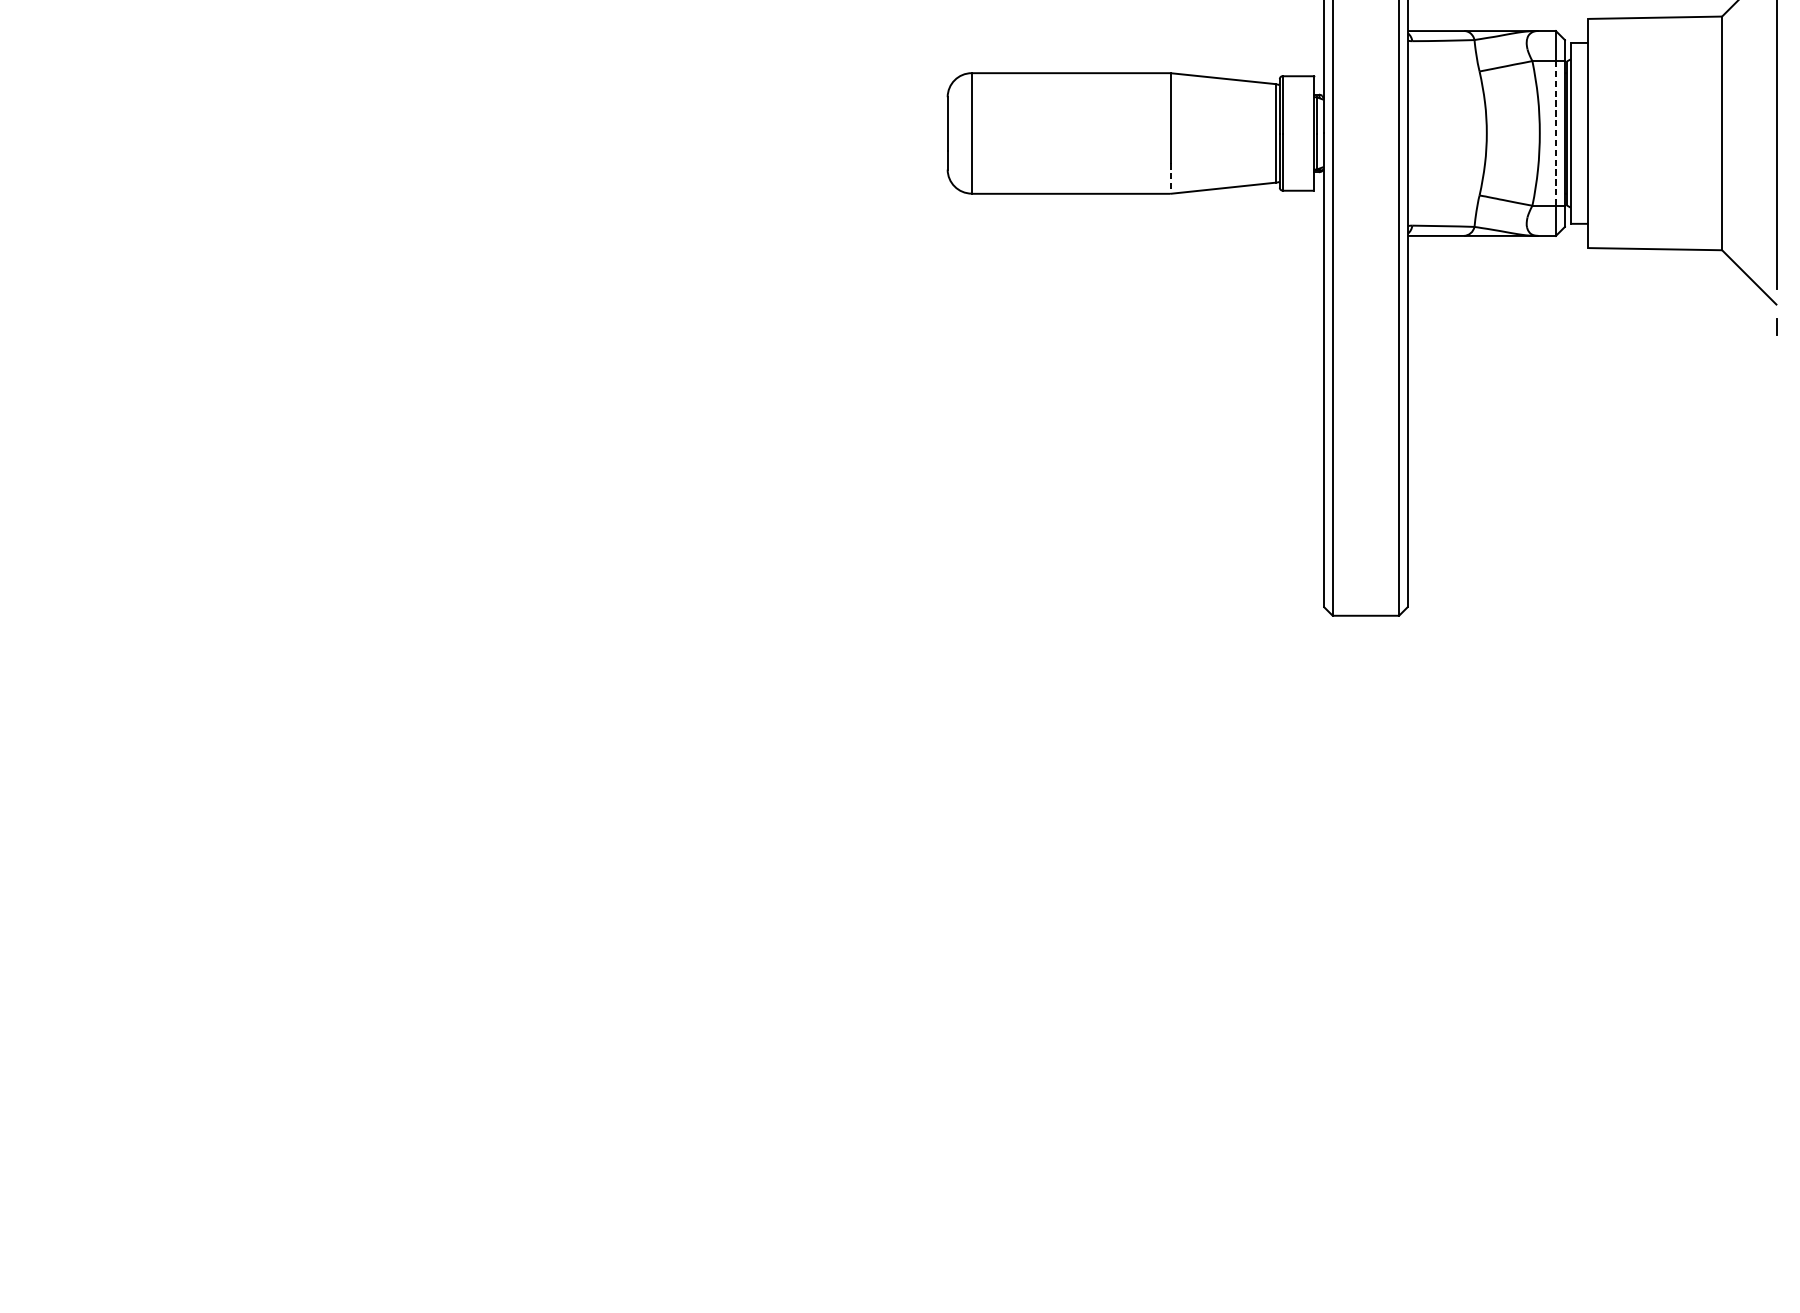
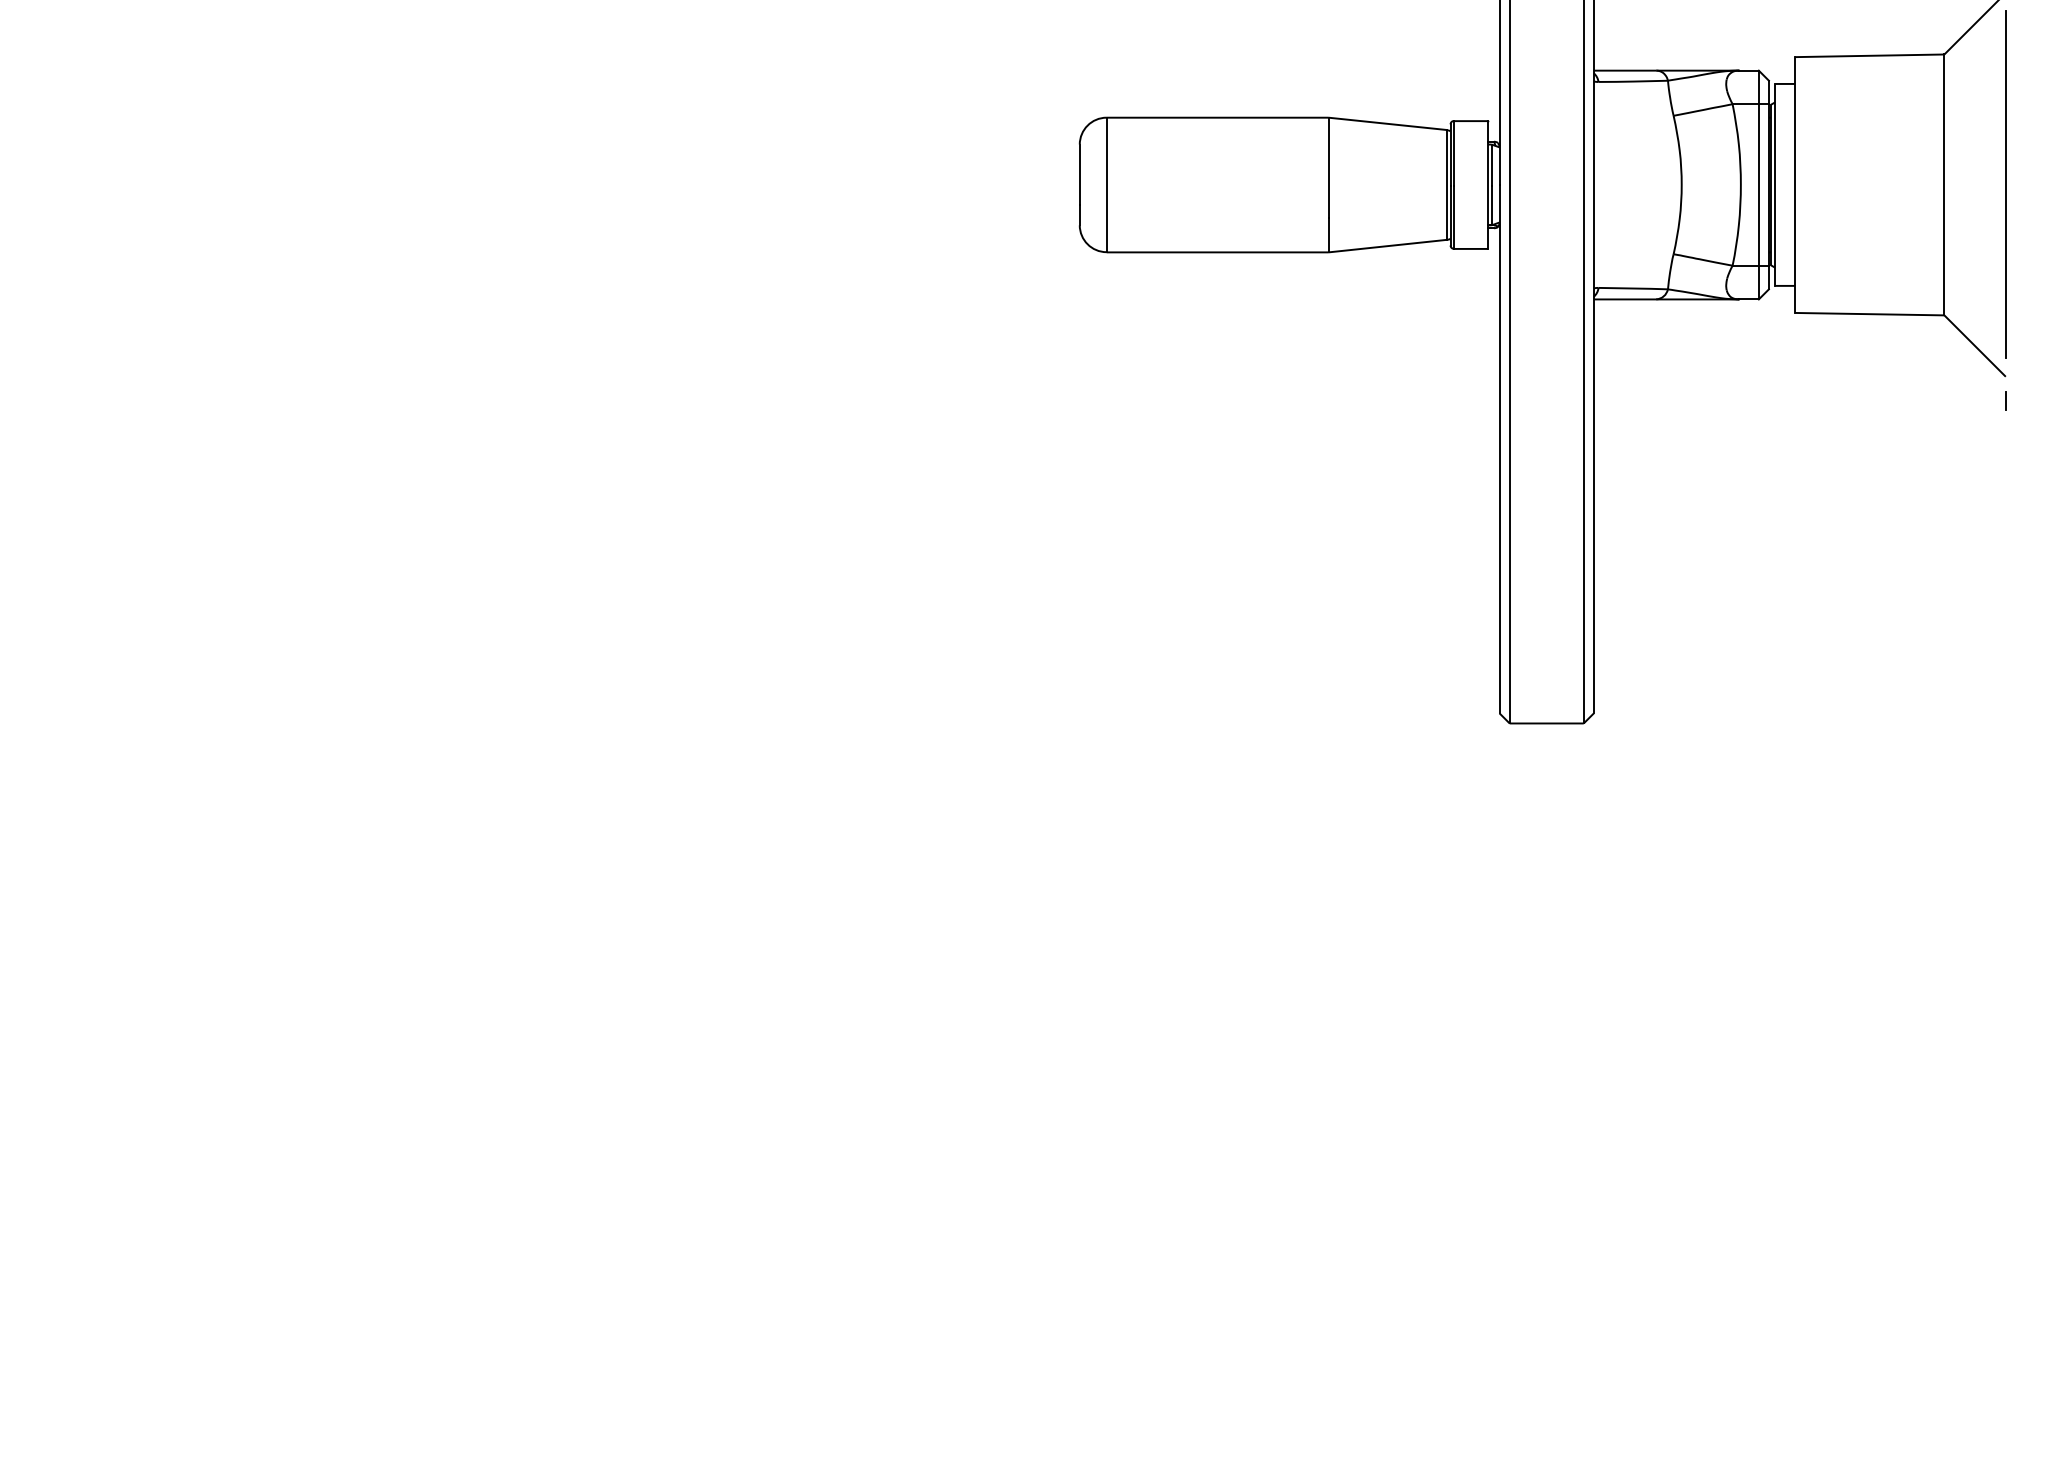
line: (1555, 133) -> (1758, 184), dashed -> solid
line: (1170, 178) -> (1328, 235), dashed -> solid

